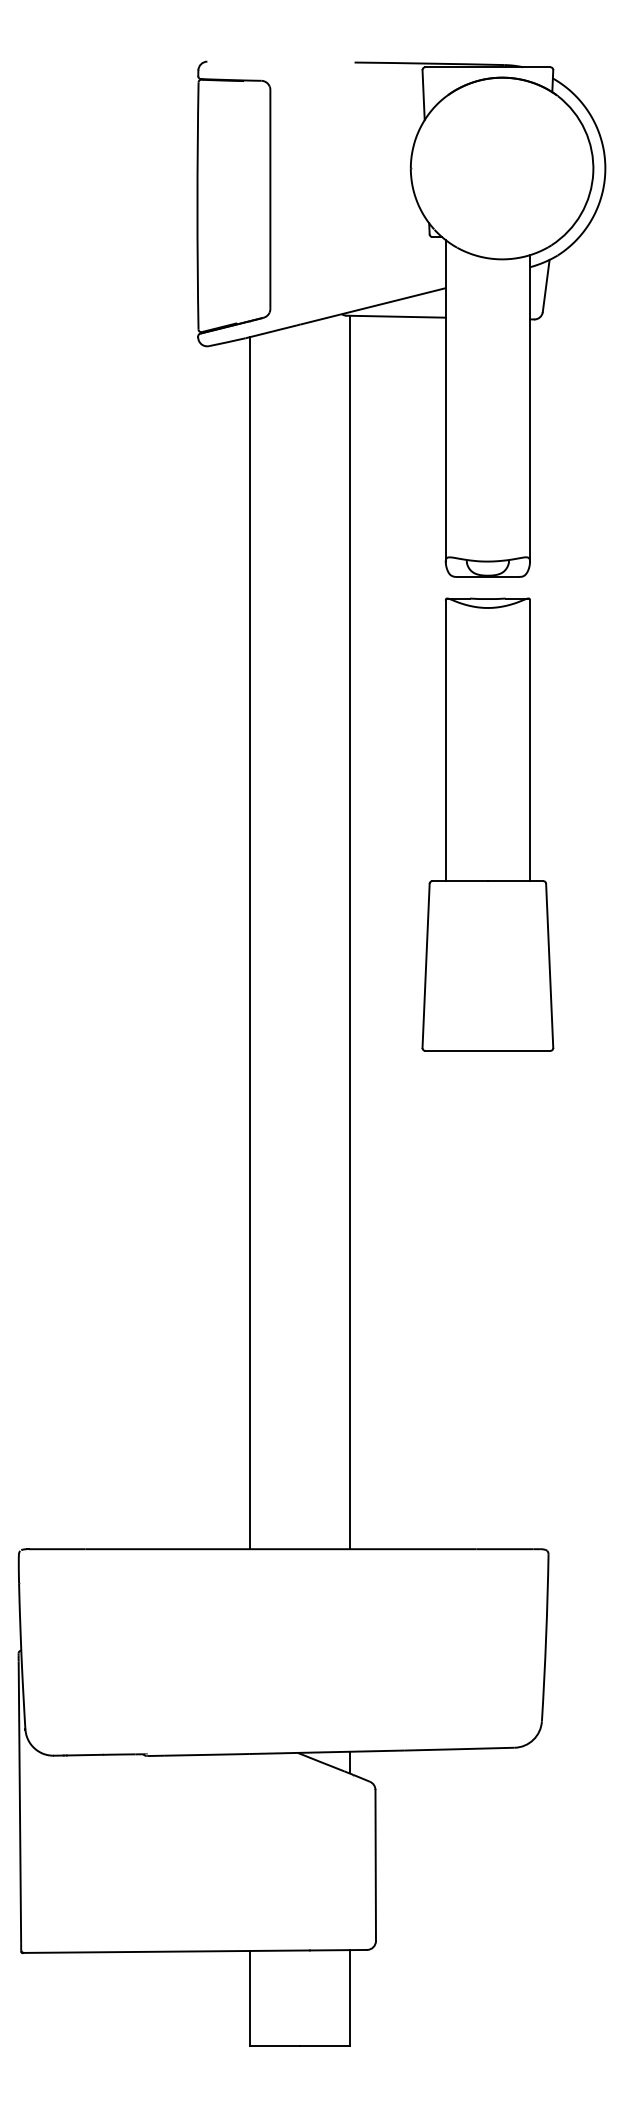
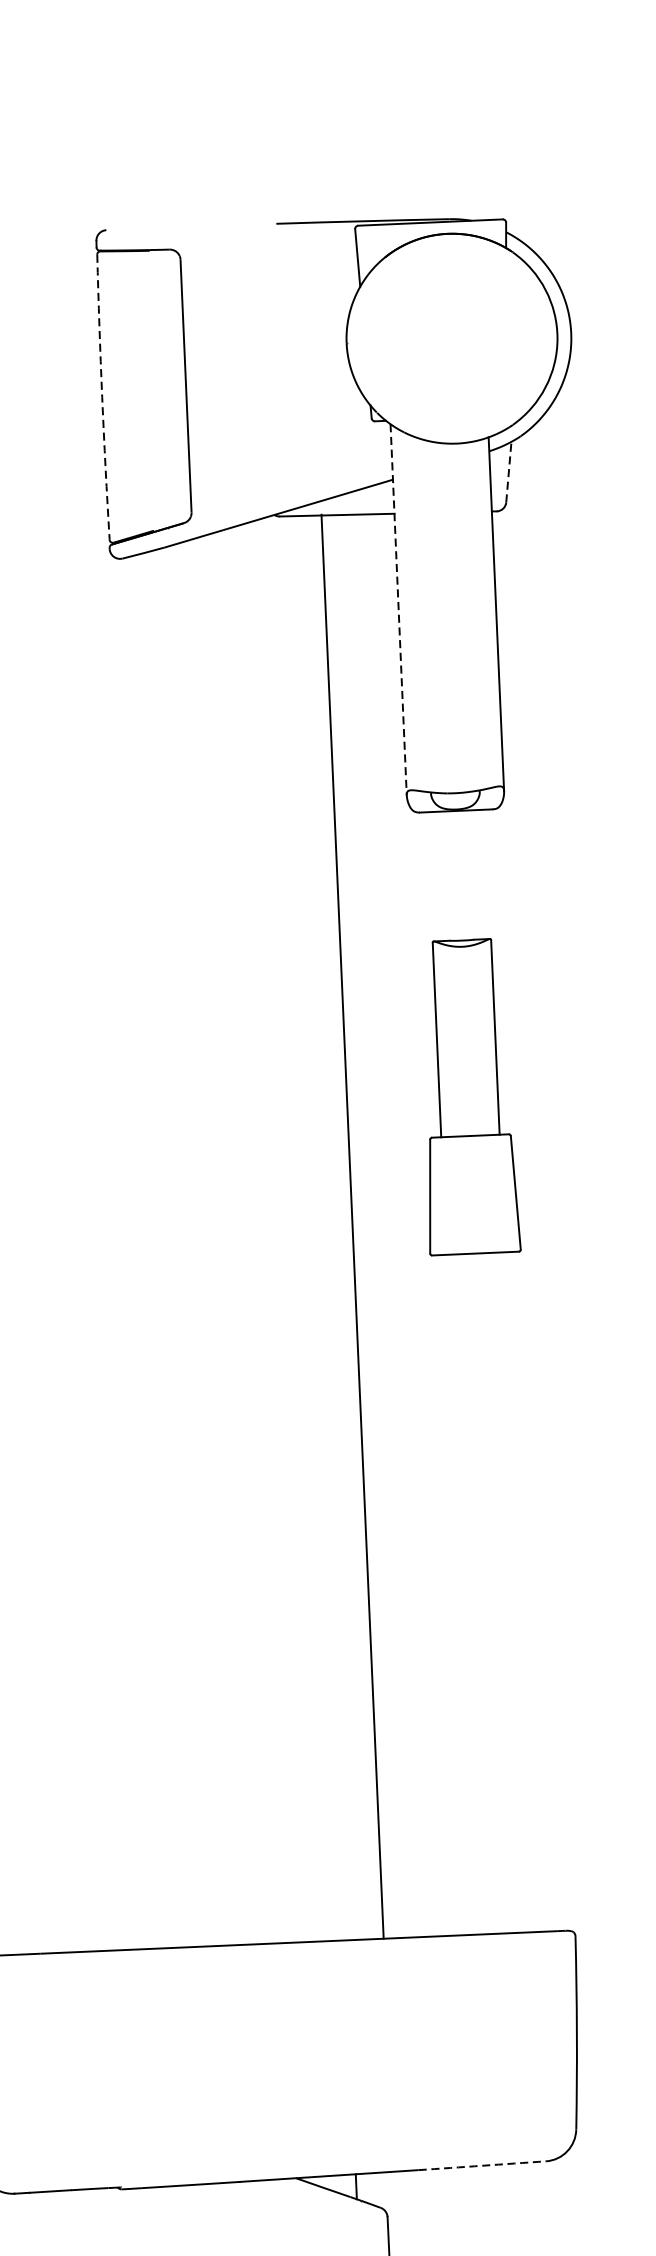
arc: (197, 205) -> (102, 396), solid -> dashed
line: (546, 285) -> (509, 471), solid -> dashed
line: (445, 400) -> (398, 609), solid -> dashed
part: (487, 824) -> (468, 1096), size x0.6
line: (349, 932) -> (352, 1226), moved
line: (249, 943) -> (199, 1246), removed
arc: (459, 1749) -> (482, 2166), solid -> dashed

